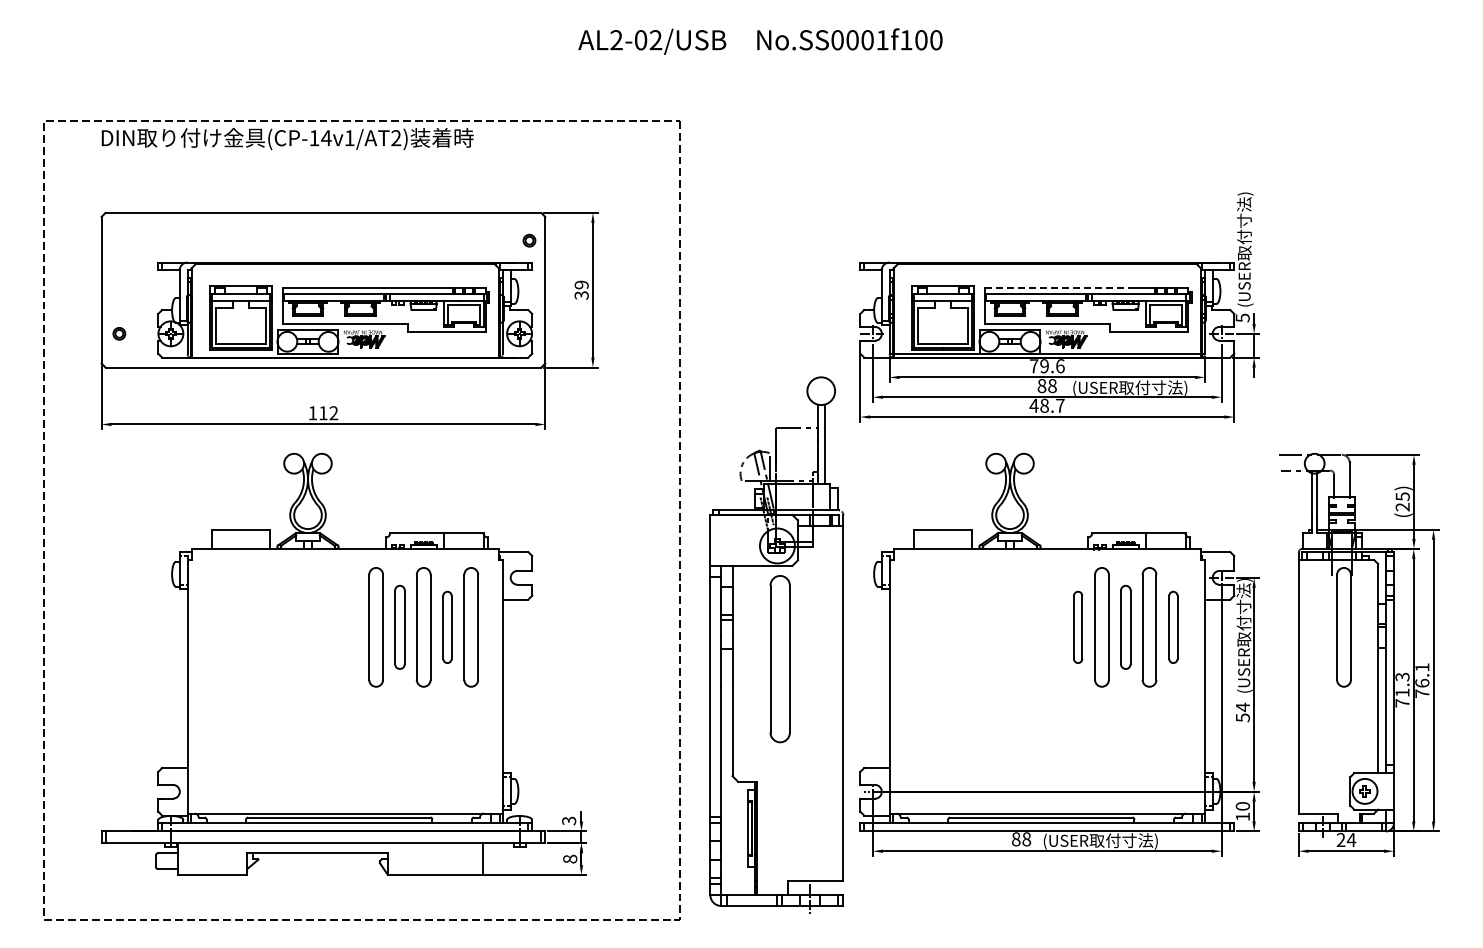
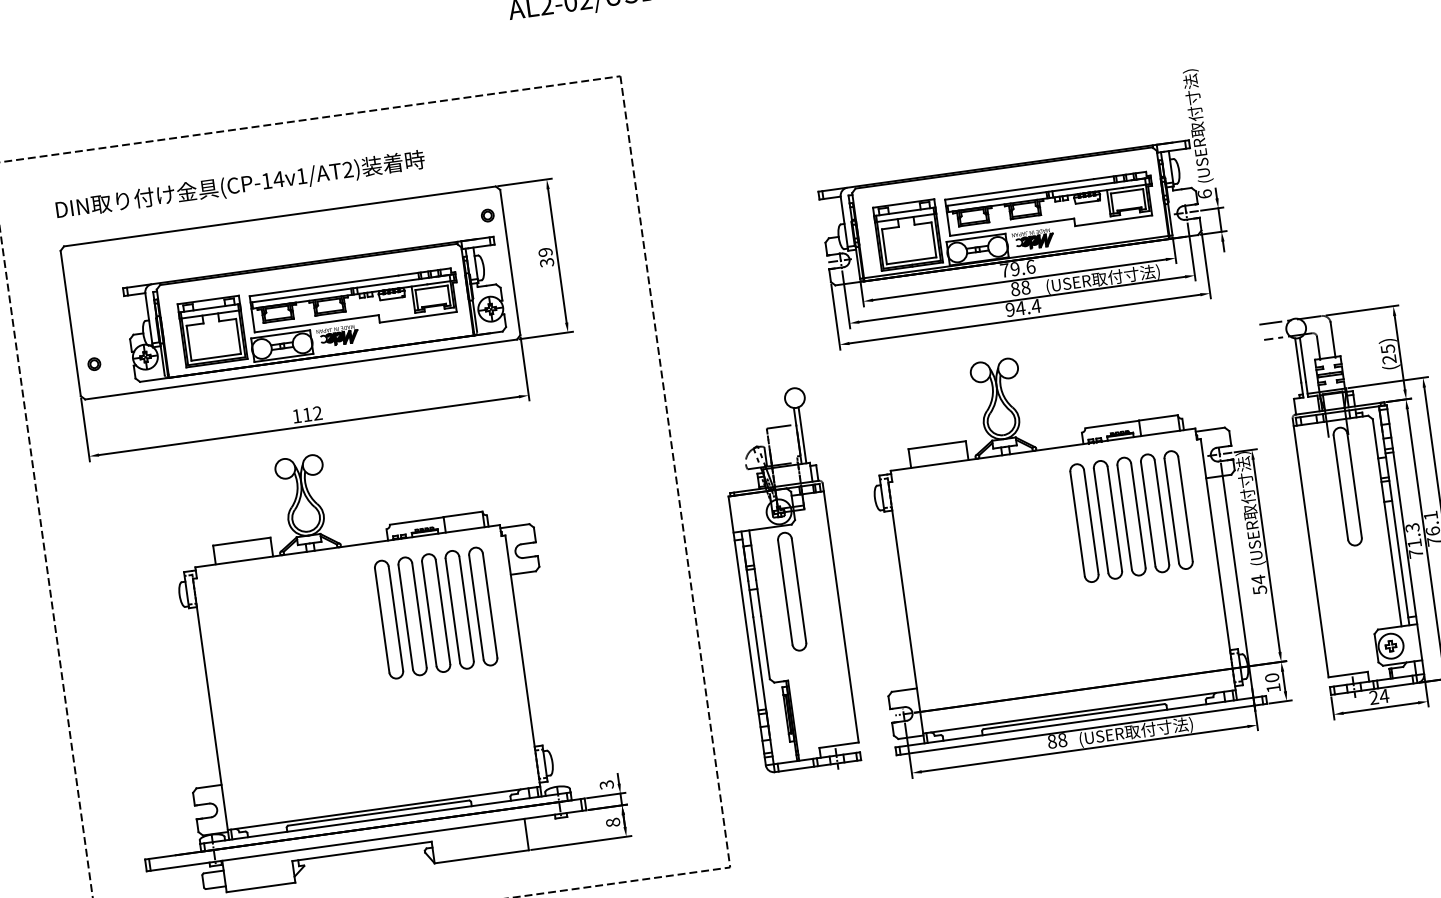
text: (287, 139) -> (240, 186), moved
line: (1059, 287) -> (1019, 189), dashed -> solid
text: (1242, 317) -> (1204, 193), 5 -> 6
text: (1047, 405) -> (1023, 307), 48.7 -> 94.4
part: (399, 627) -> (412, 616), size x1.43
part: (447, 627) -> (459, 609), size x1.67
part: (1077, 627) -> (1083, 523), size x1.67
part: (1125, 627) -> (1131, 516), size x1.43
part: (1173, 627) -> (1178, 510), size x1.67
part: (776, 644) -> (787, 581), size x0.71

